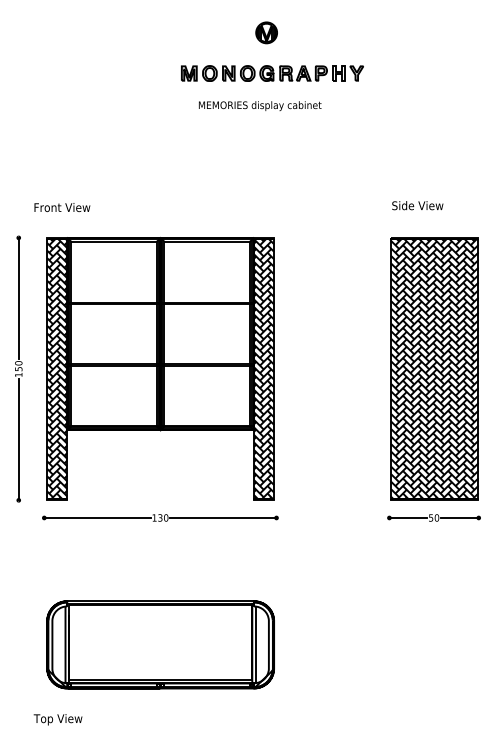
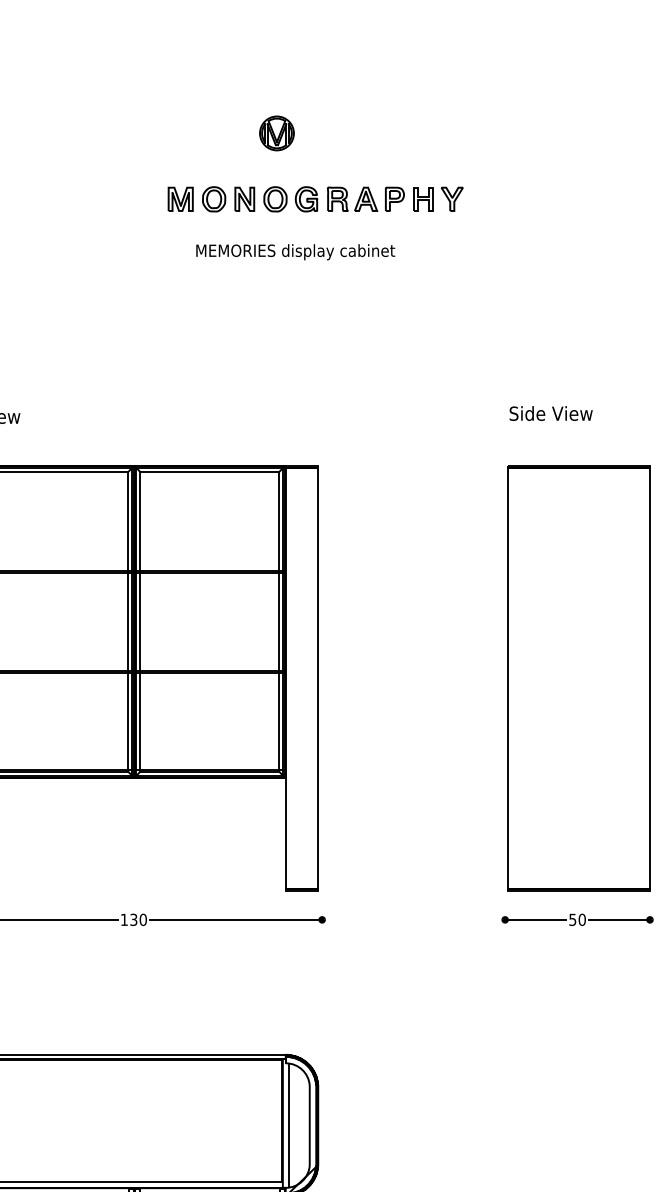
part: (266, 32) -> (276, 132), moved
hatch: (264, 369) -> (302, 679), removed
hatch: (434, 369) -> (578, 679), removed

